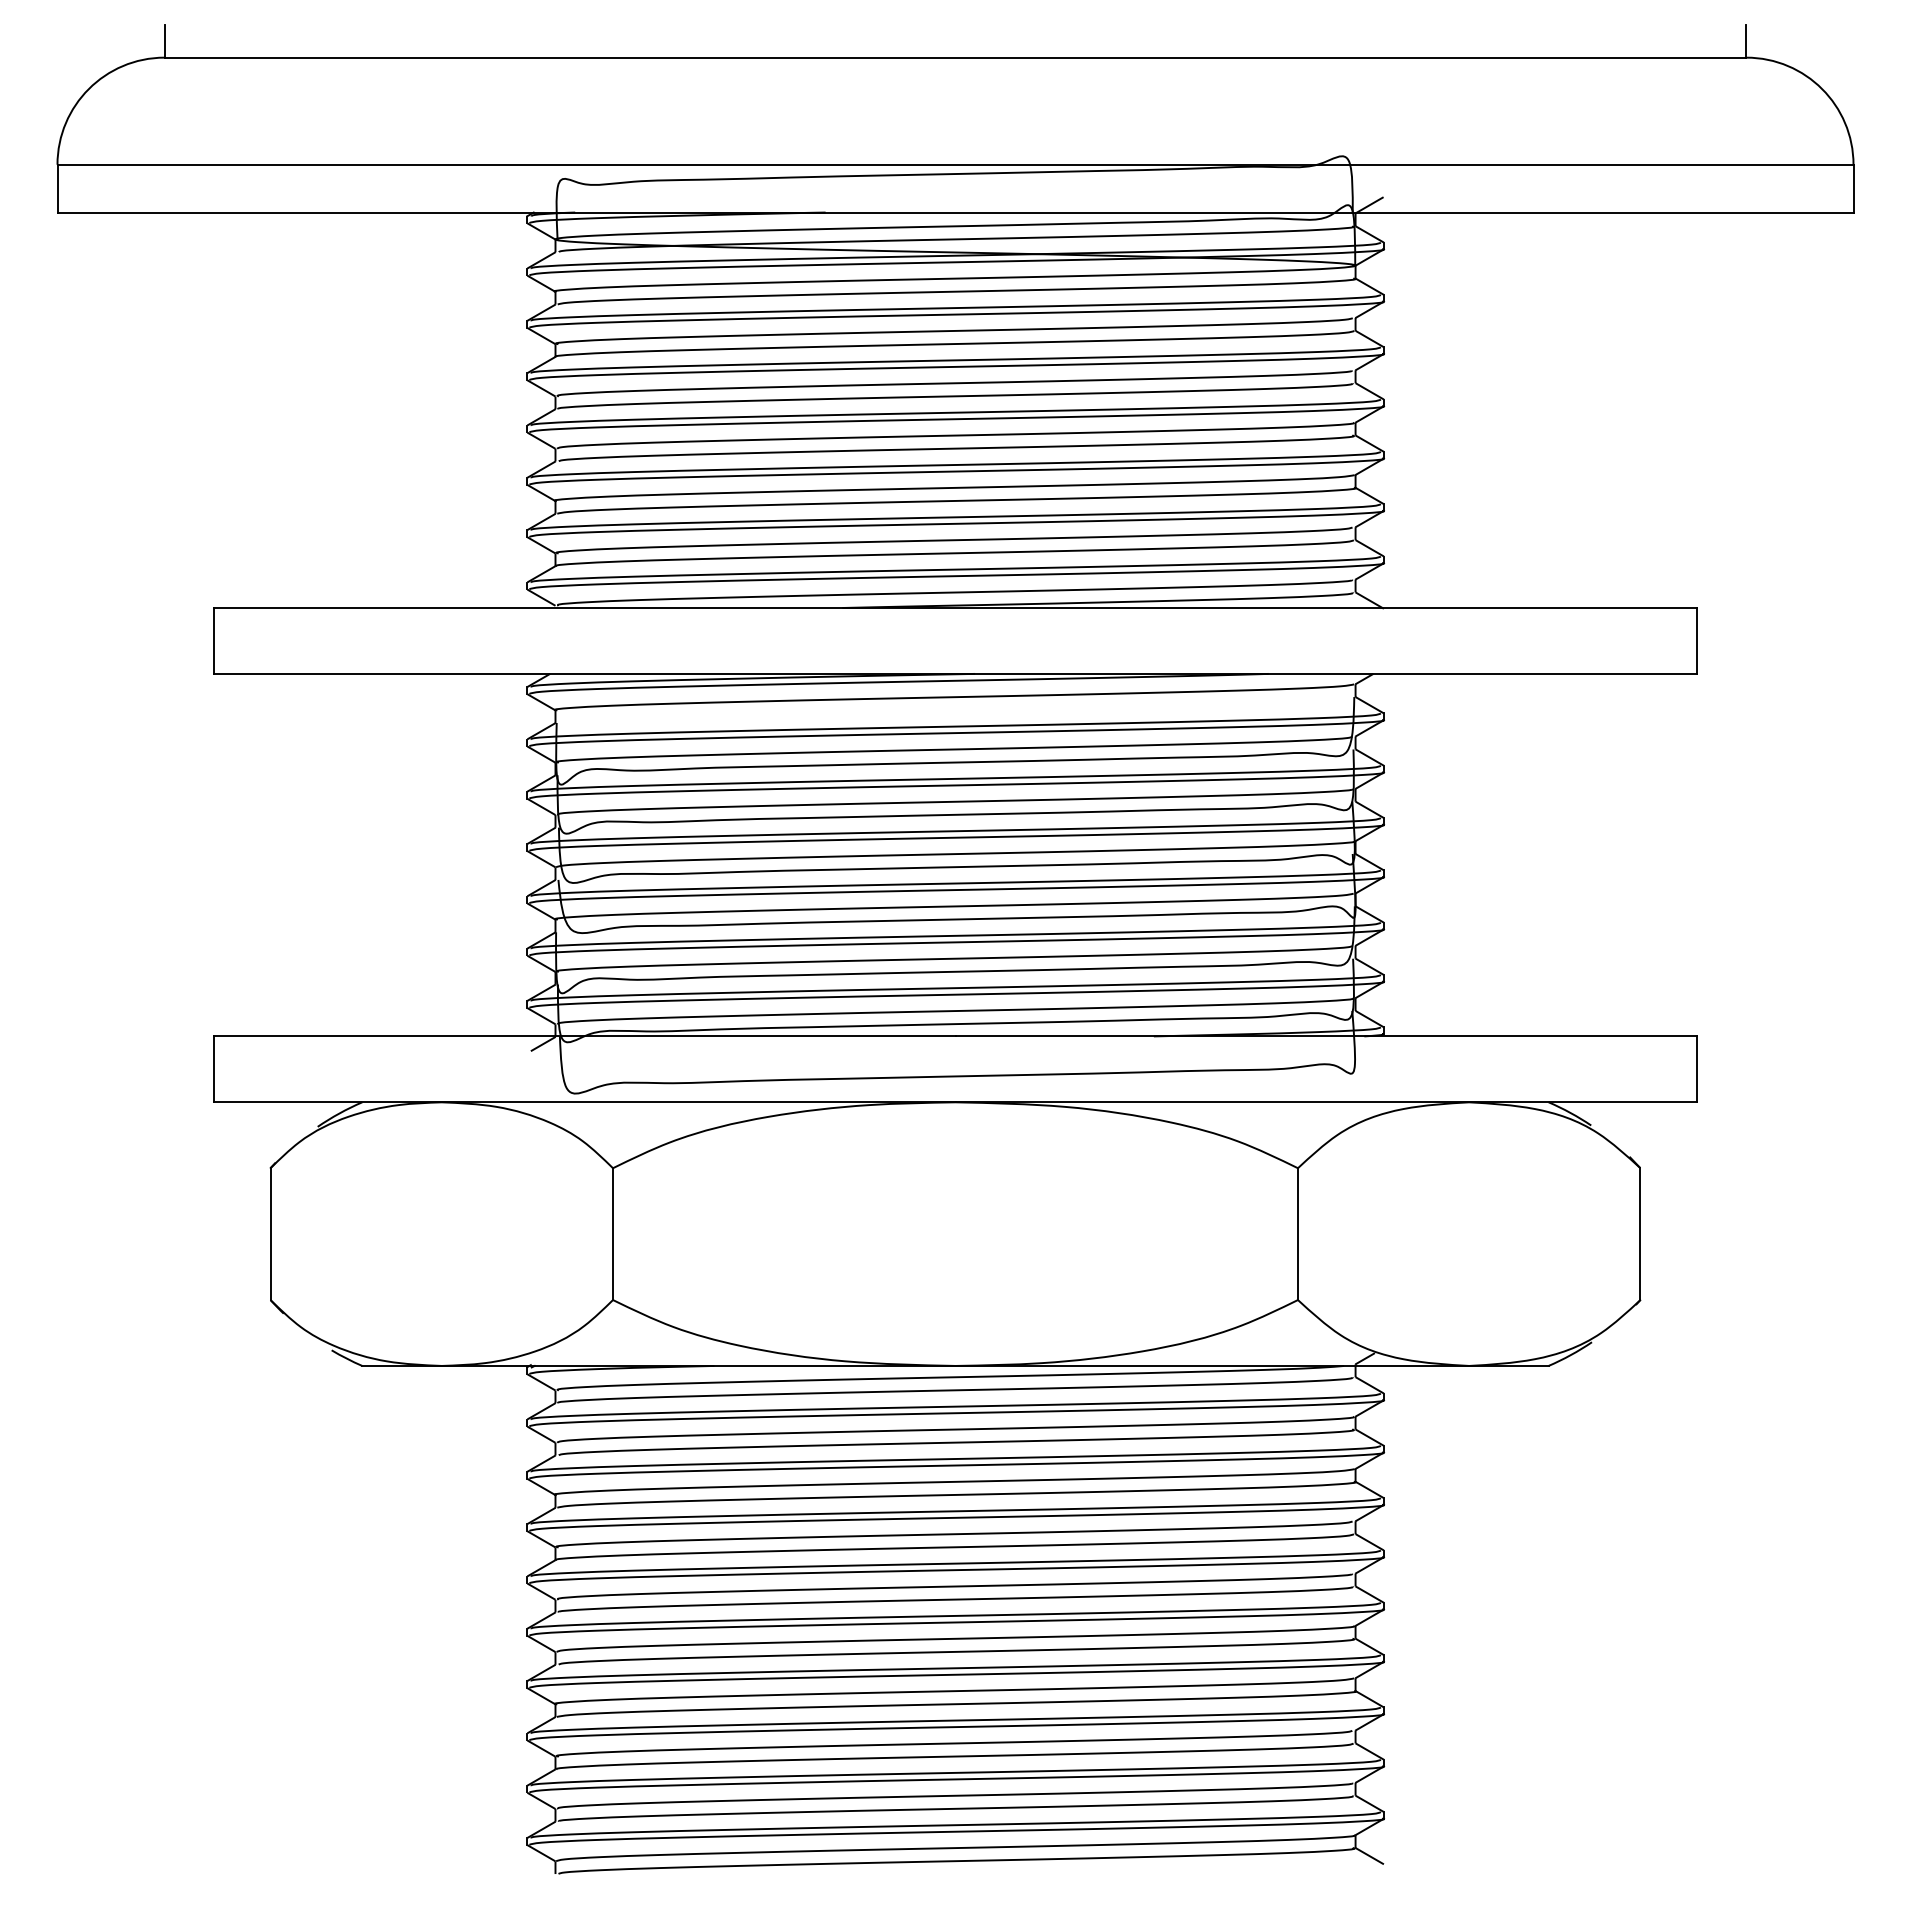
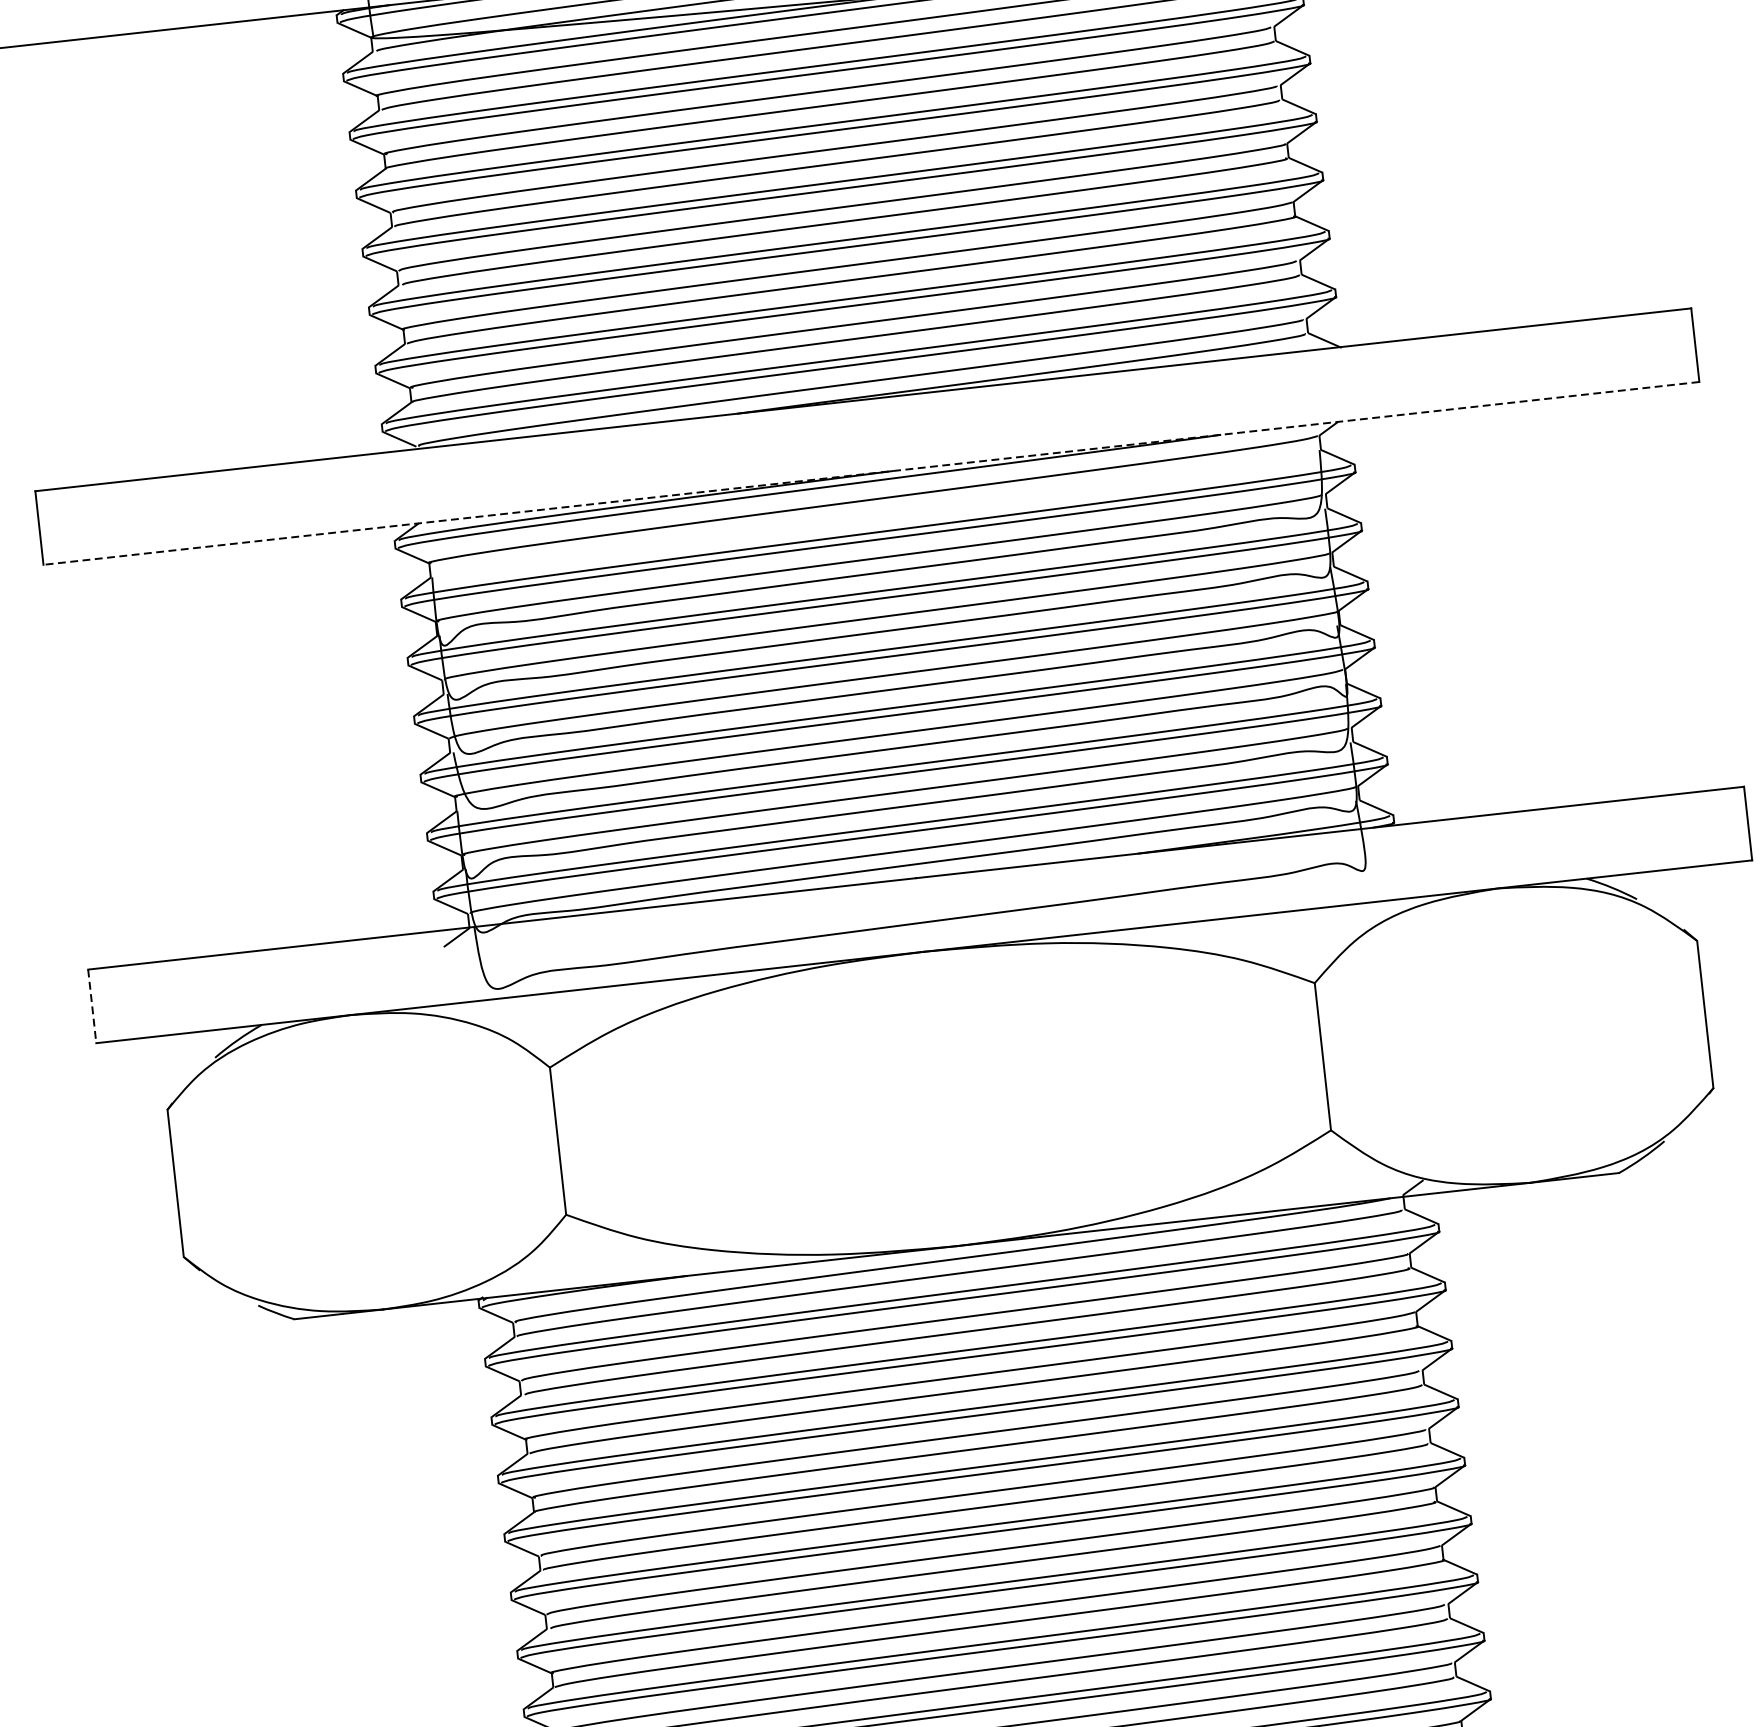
line: (955, 673) -> (871, 472), solid -> dashed
line: (214, 1069) -> (92, 1006), solid -> dashed

